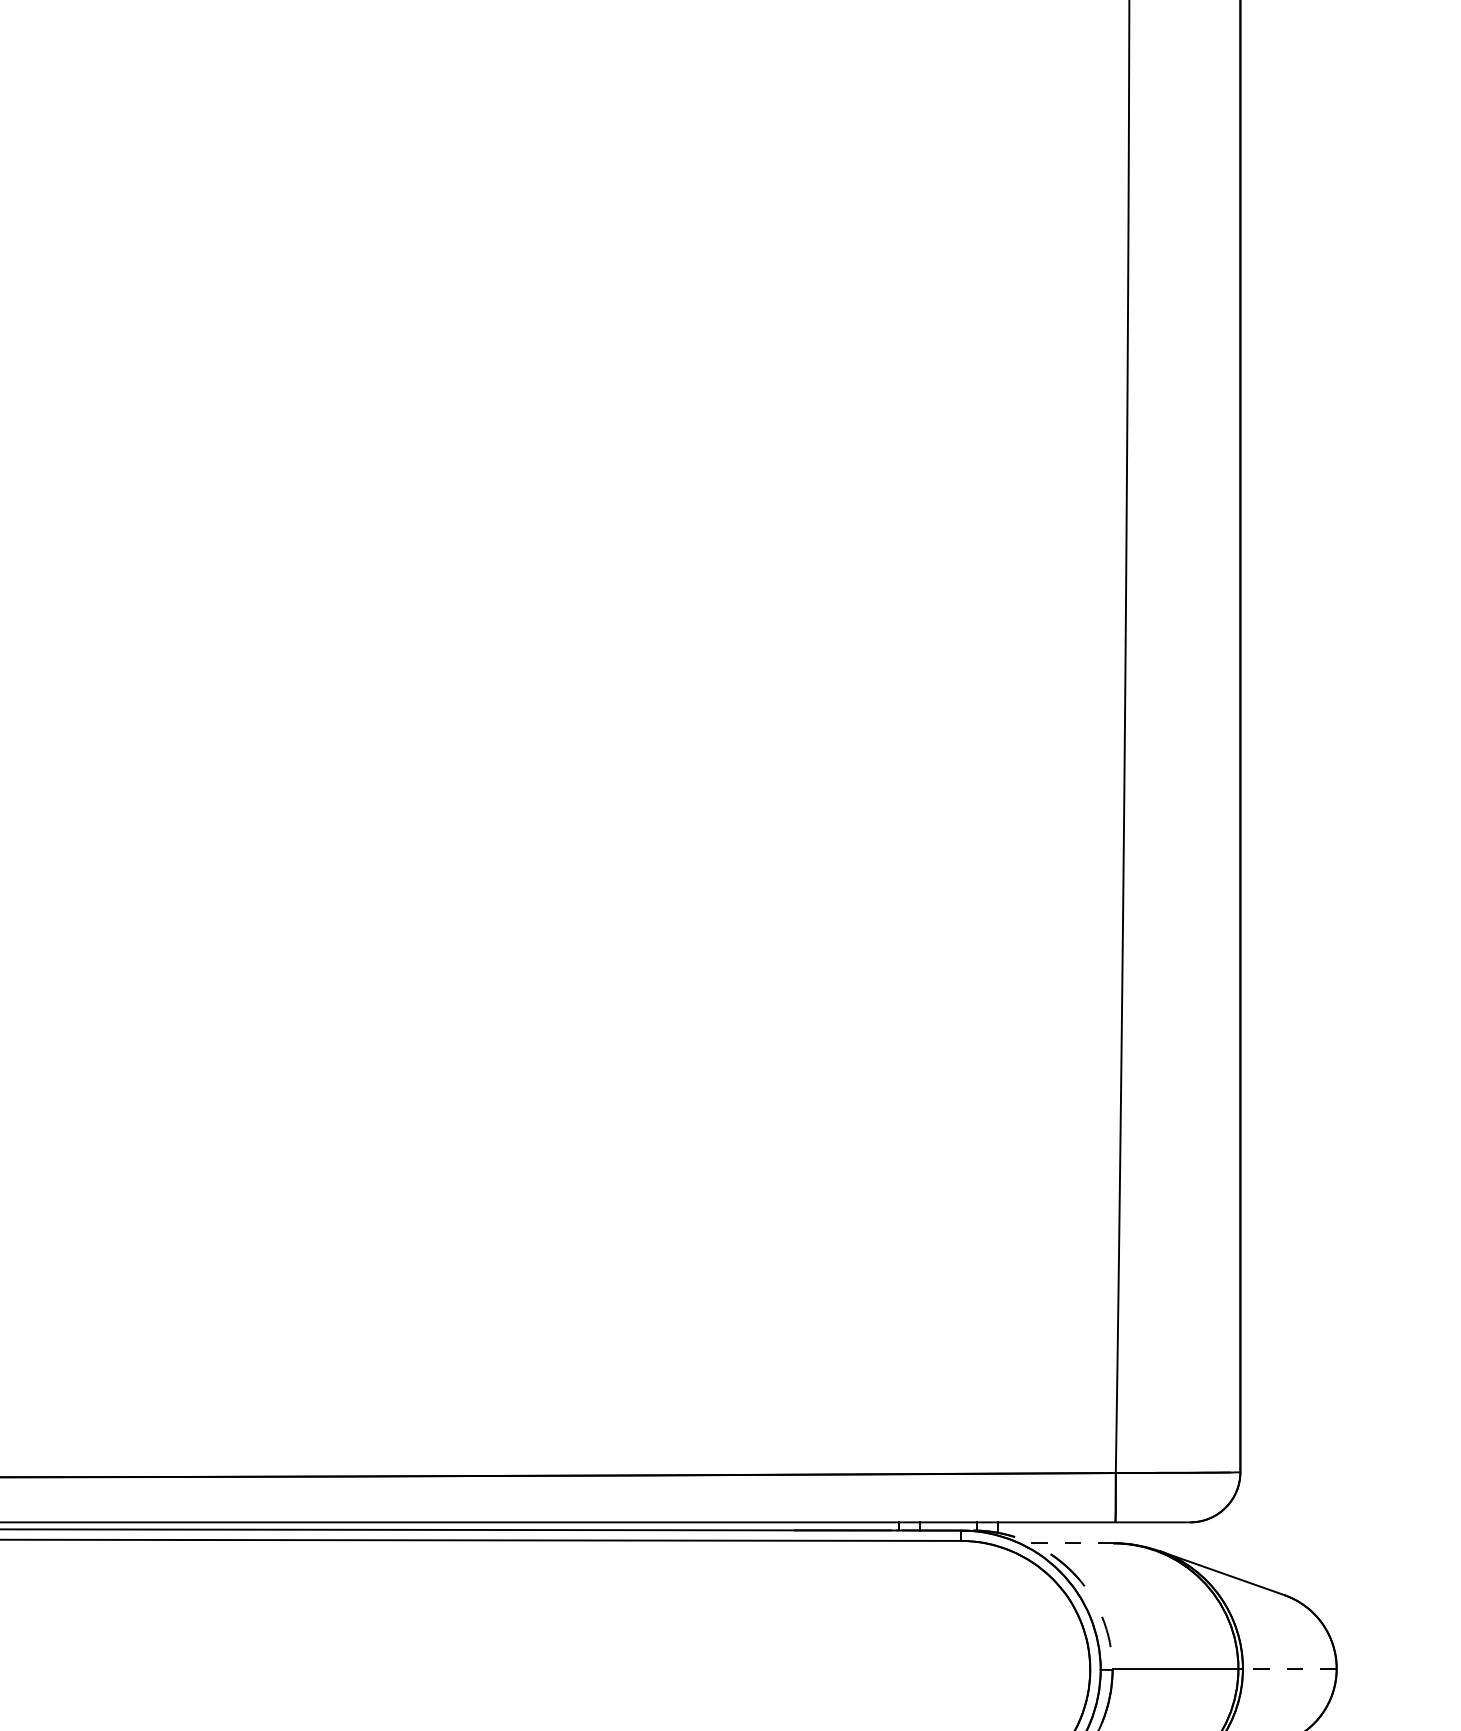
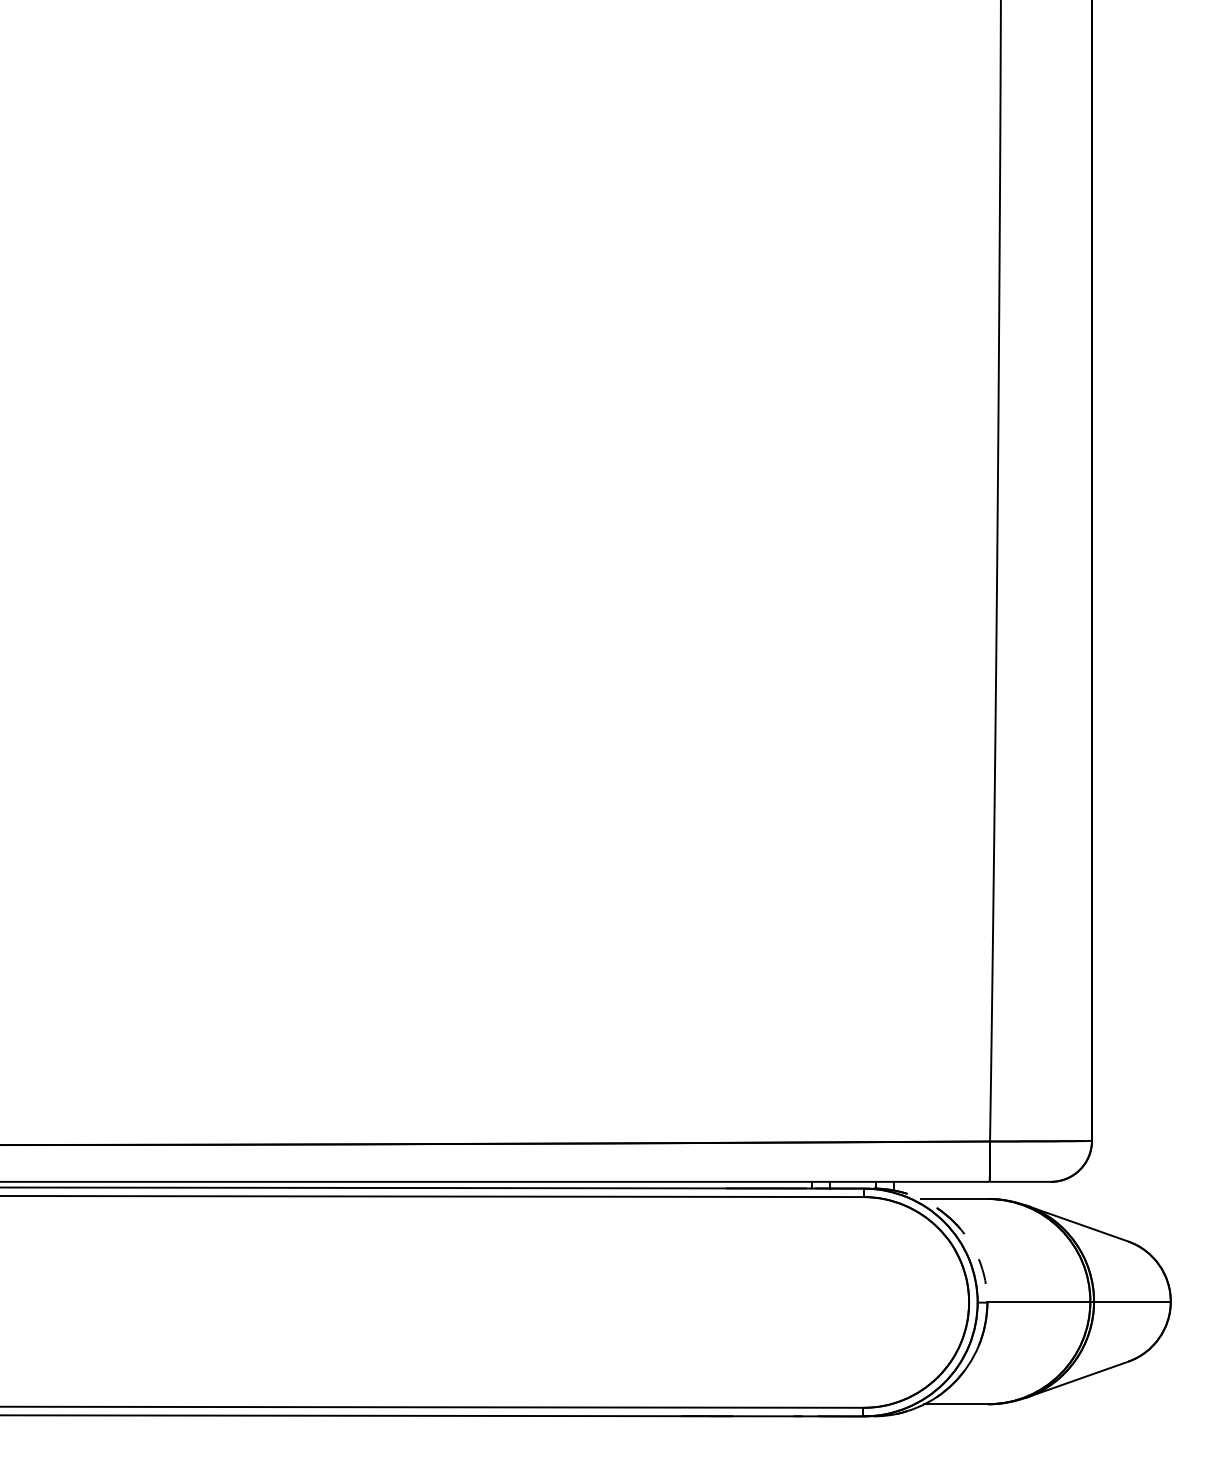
line: (1072, 1542) -> (954, 1198), dashed -> solid
line: (1288, 1668) -> (1131, 1301), dashed -> solid

